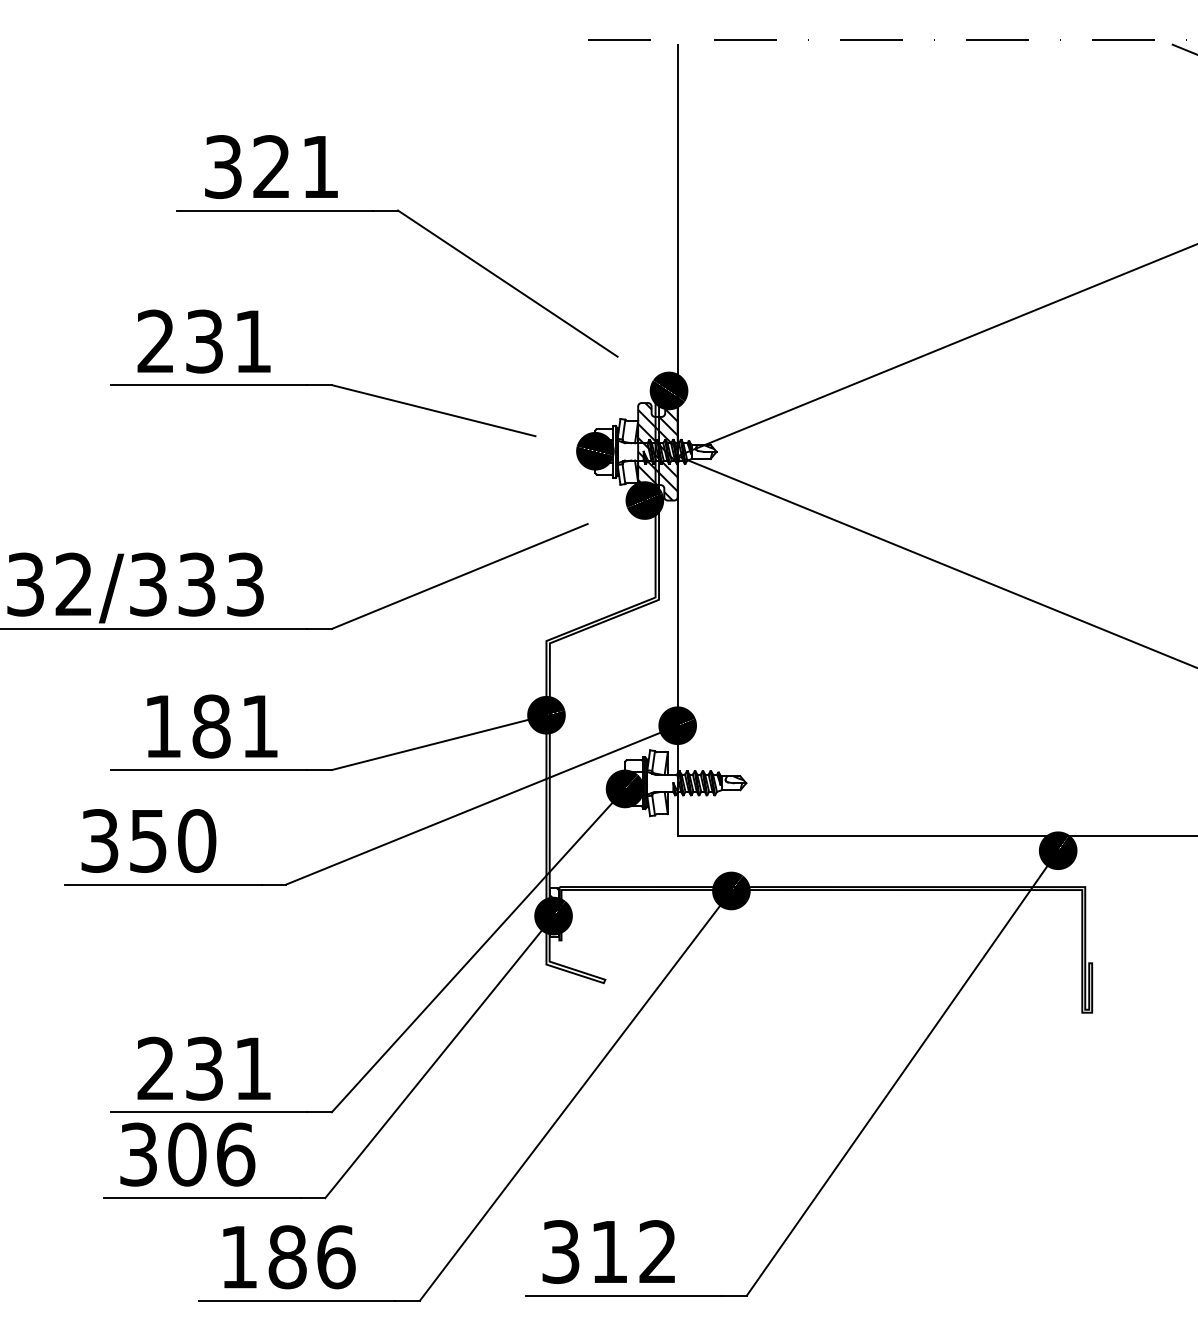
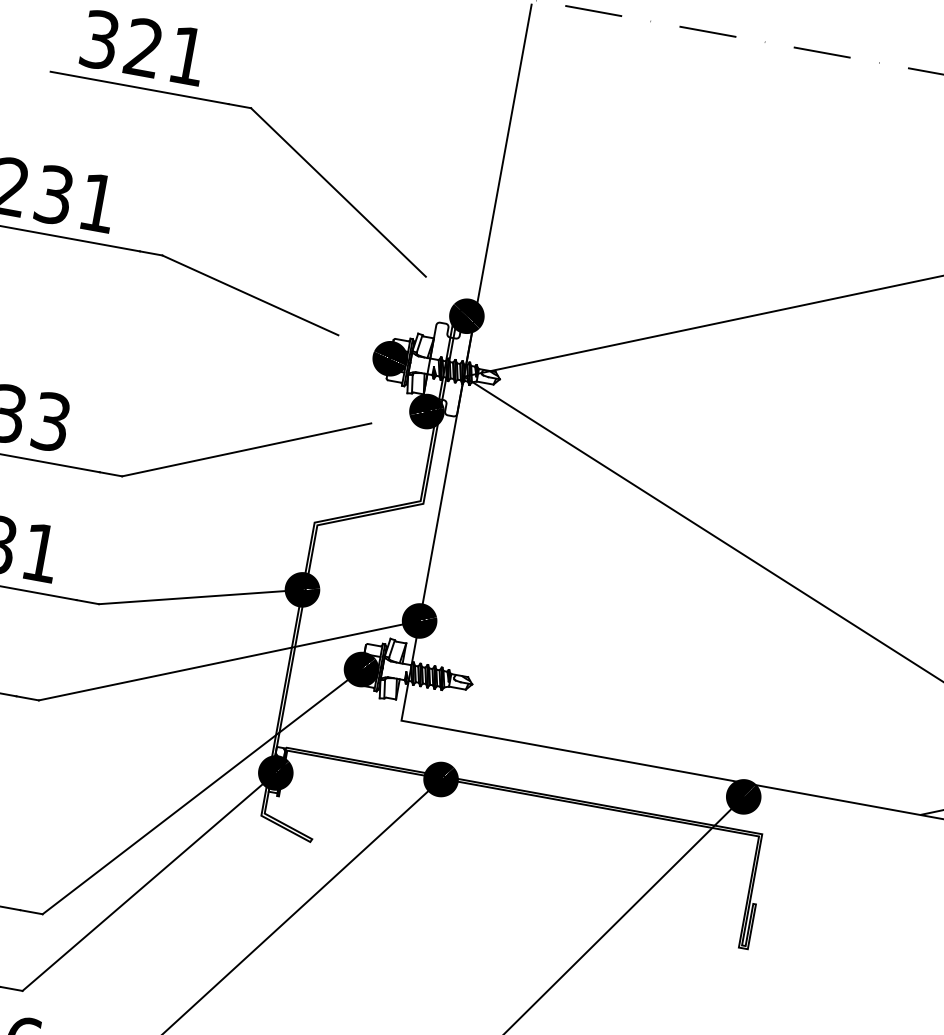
hatch: (657, 451) -> (446, 369), removed

